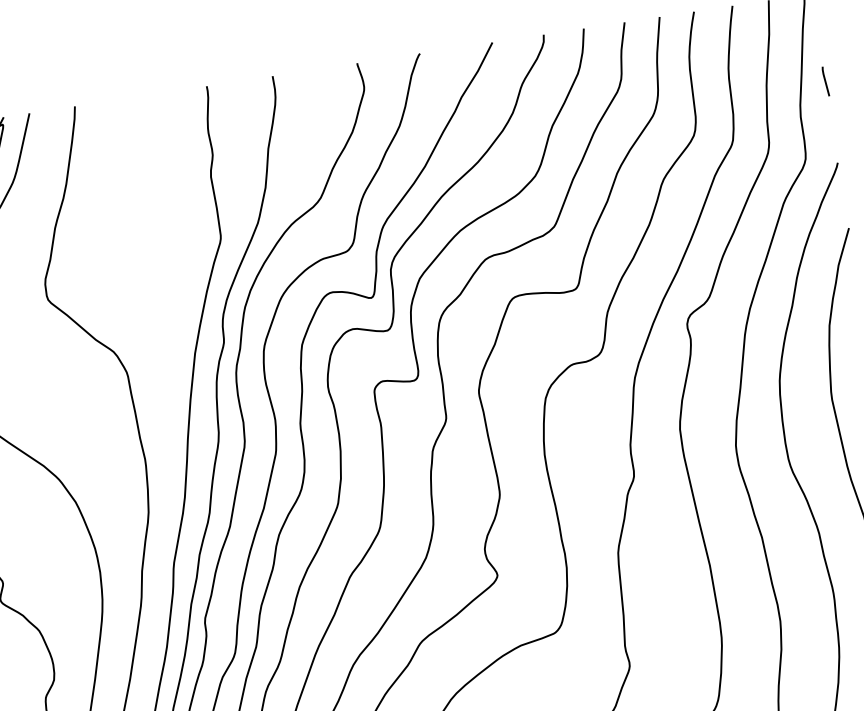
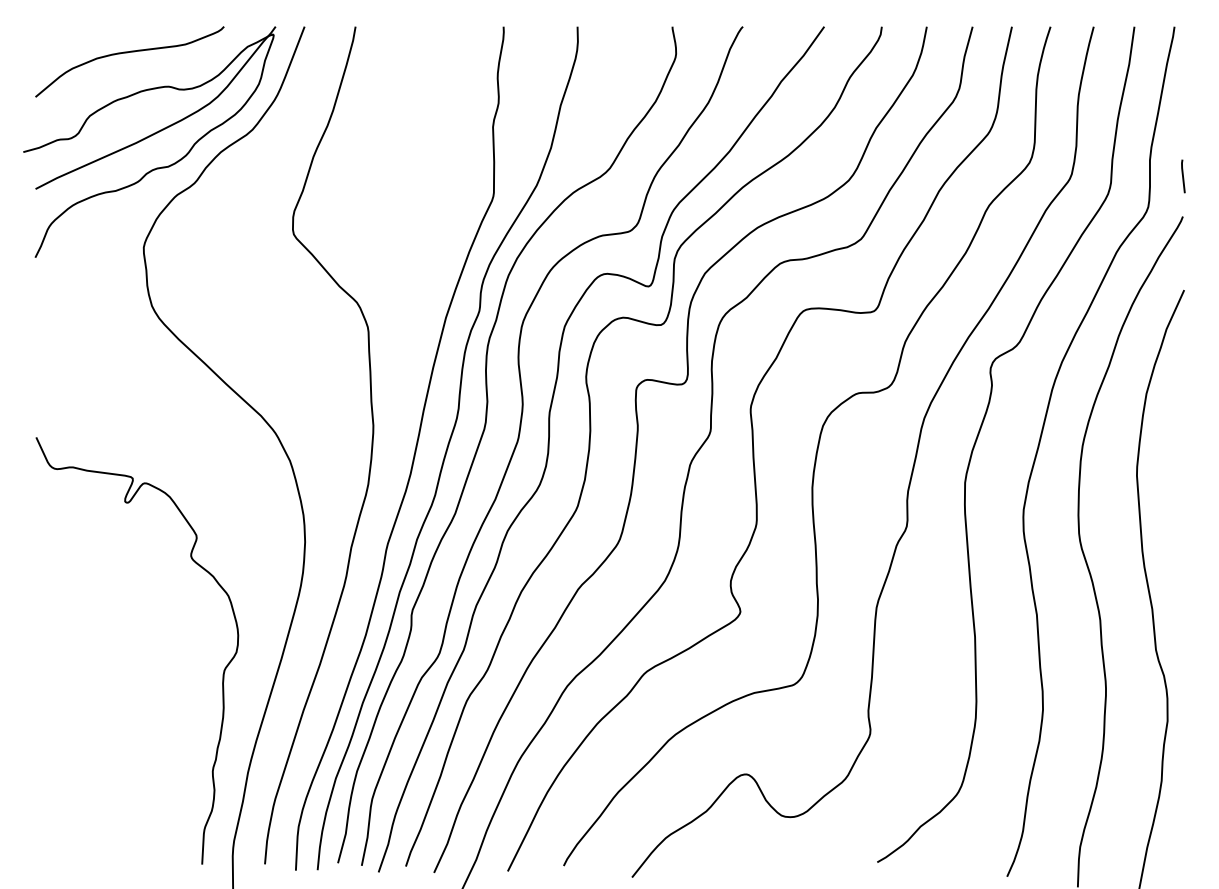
line: (825, 81) -> (1183, 176), moved

